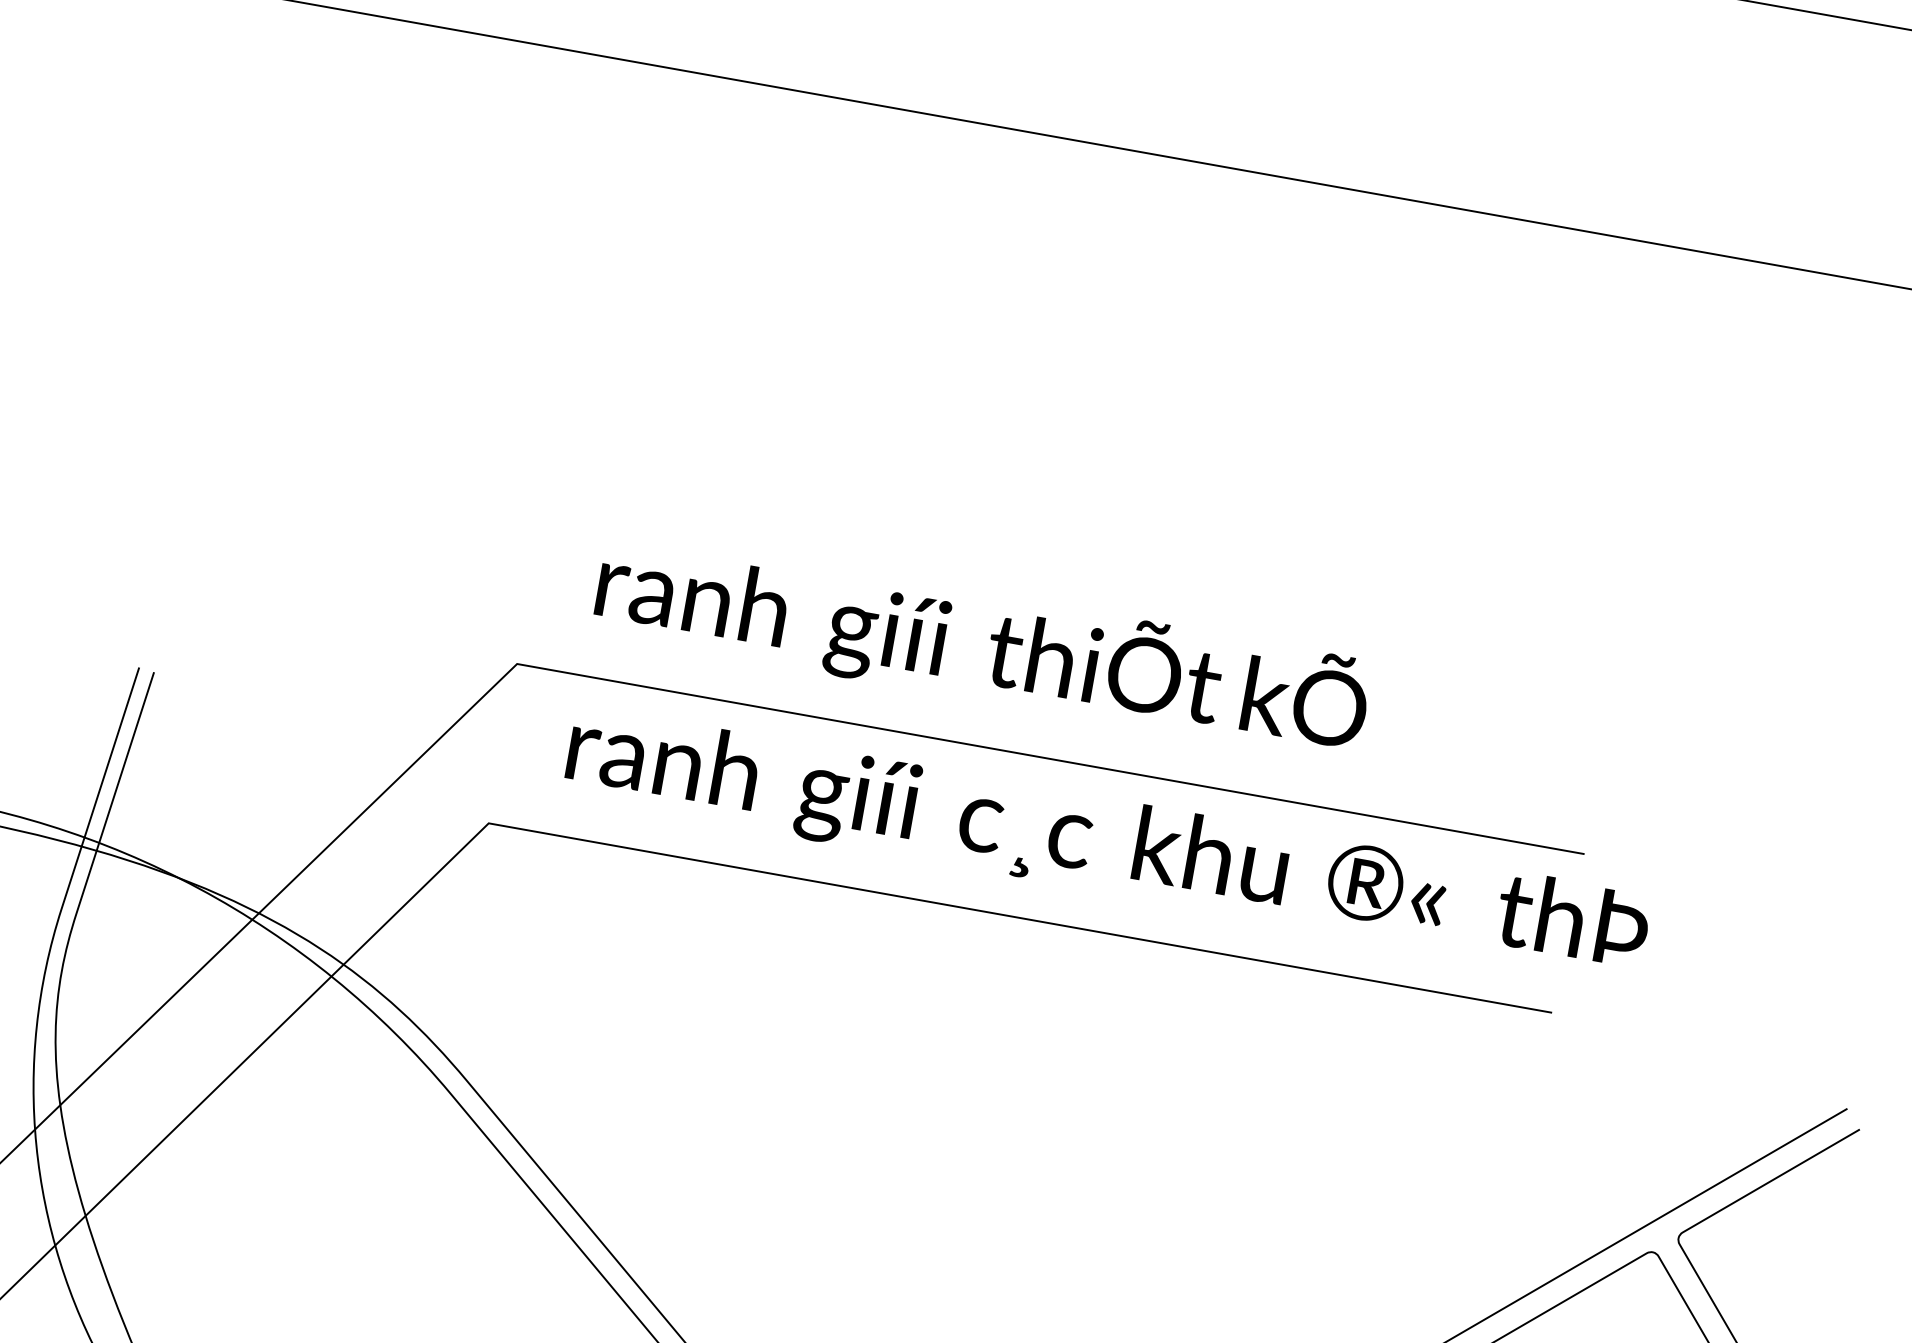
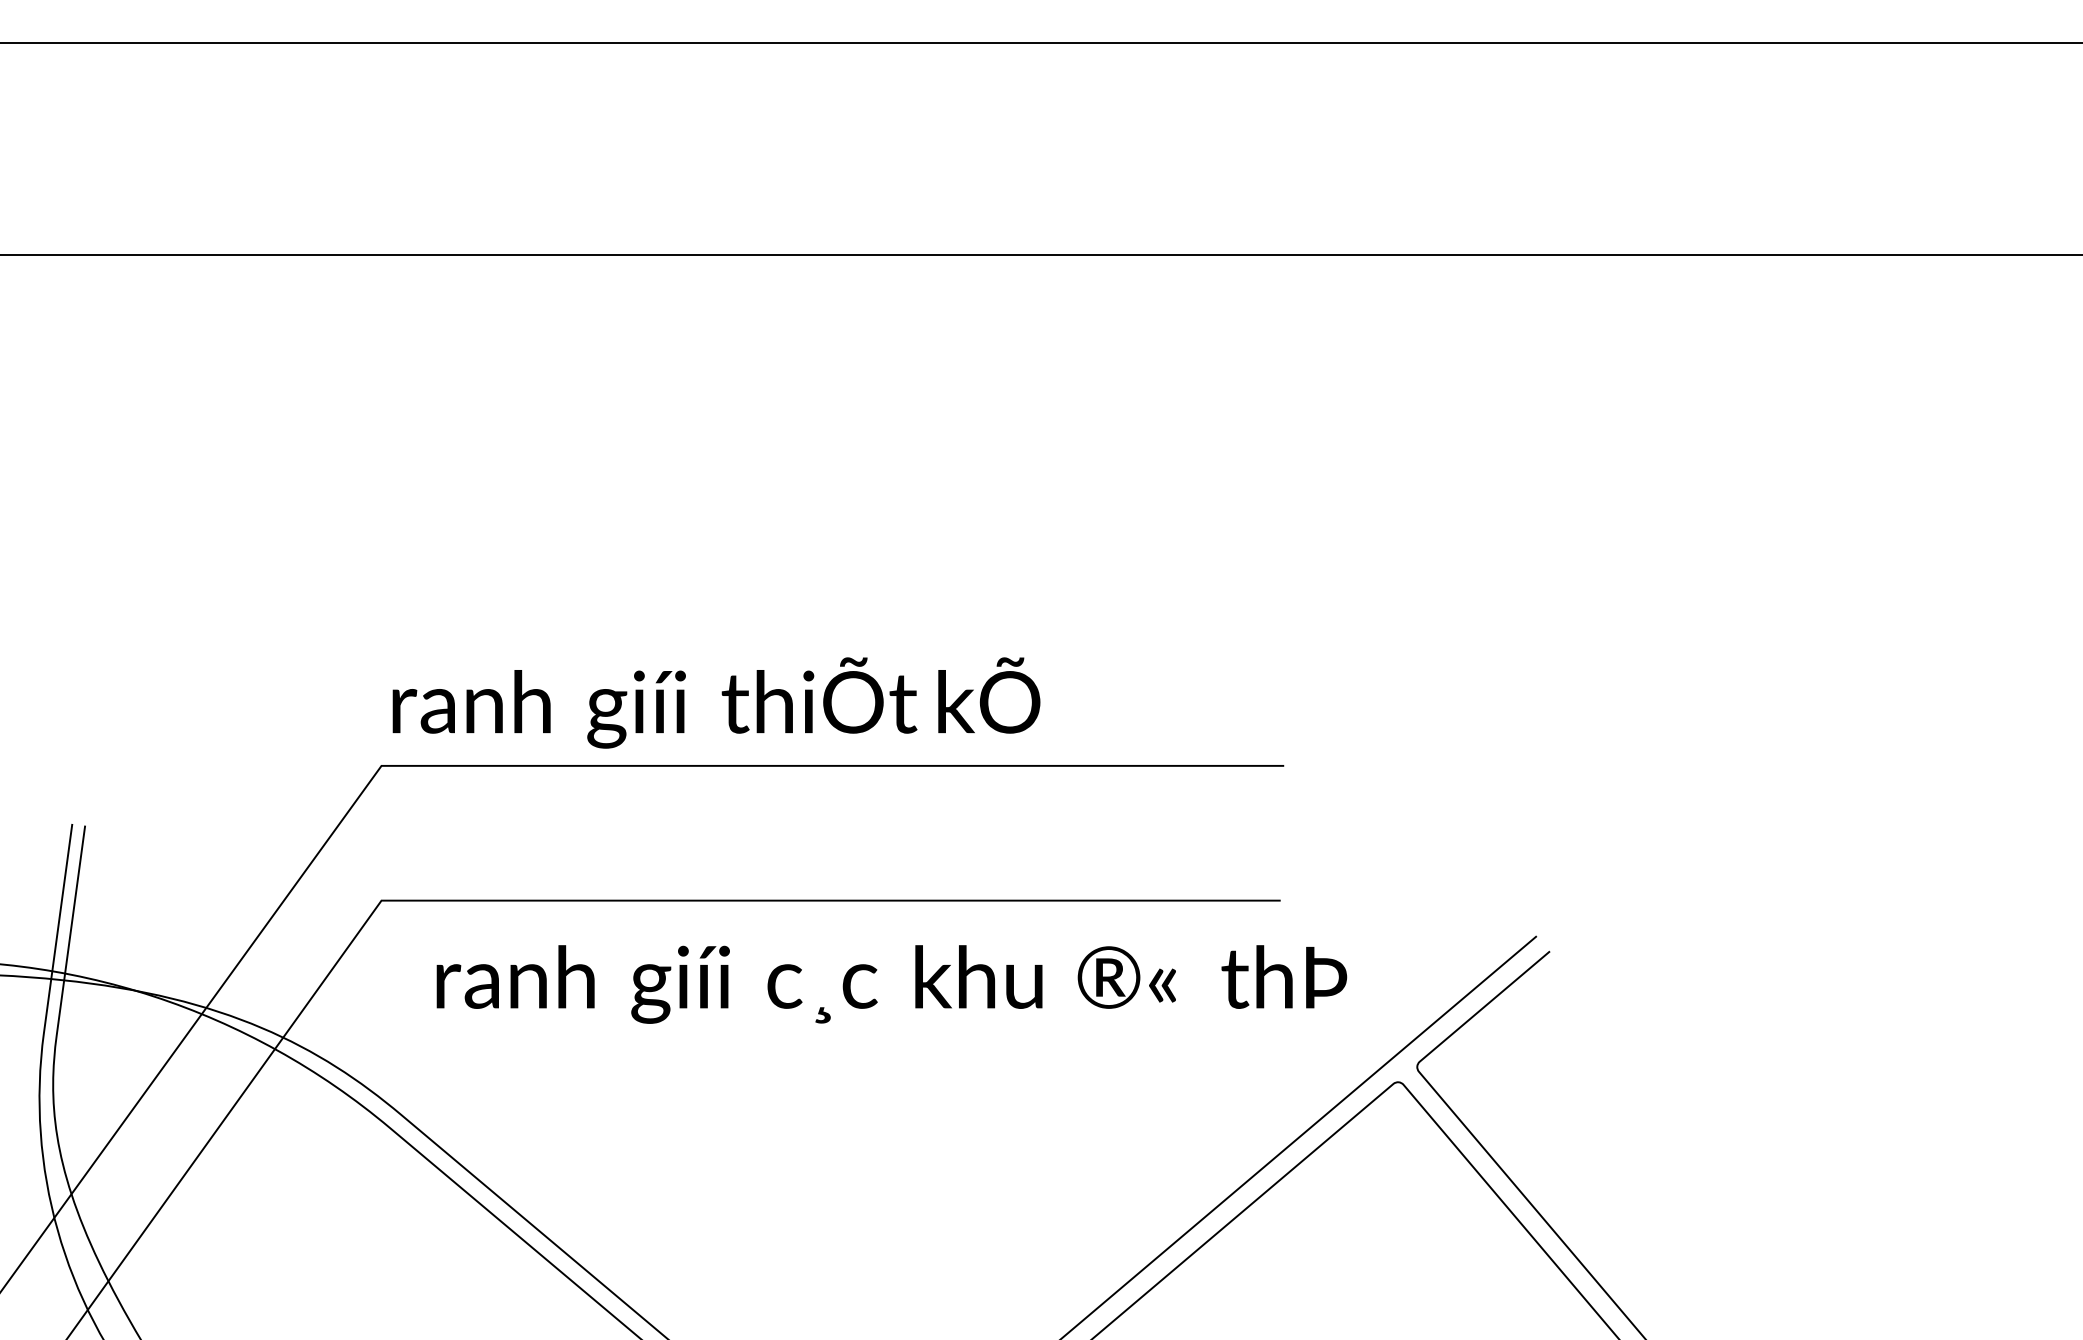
text: (982, 646) -> (716, 702), moved
text: (1107, 845) -> (891, 984), moved

